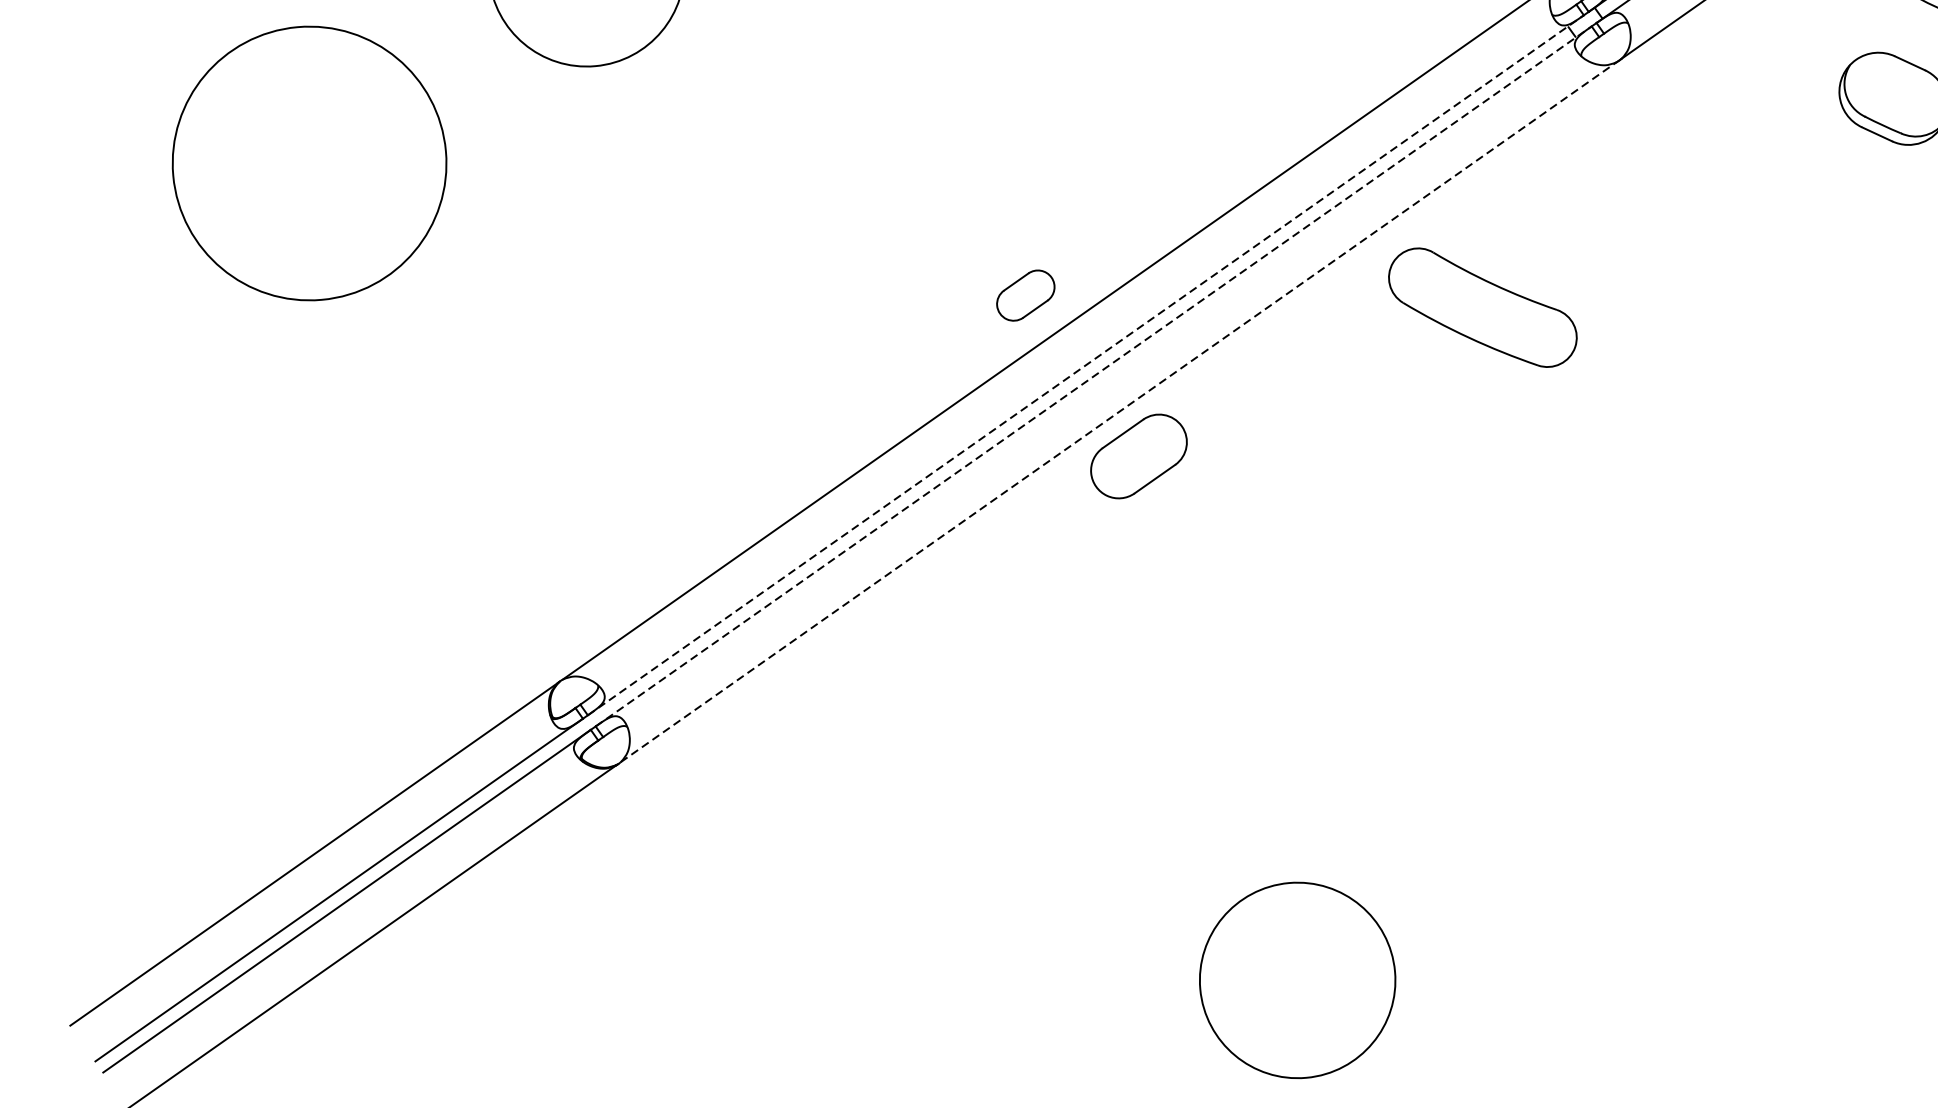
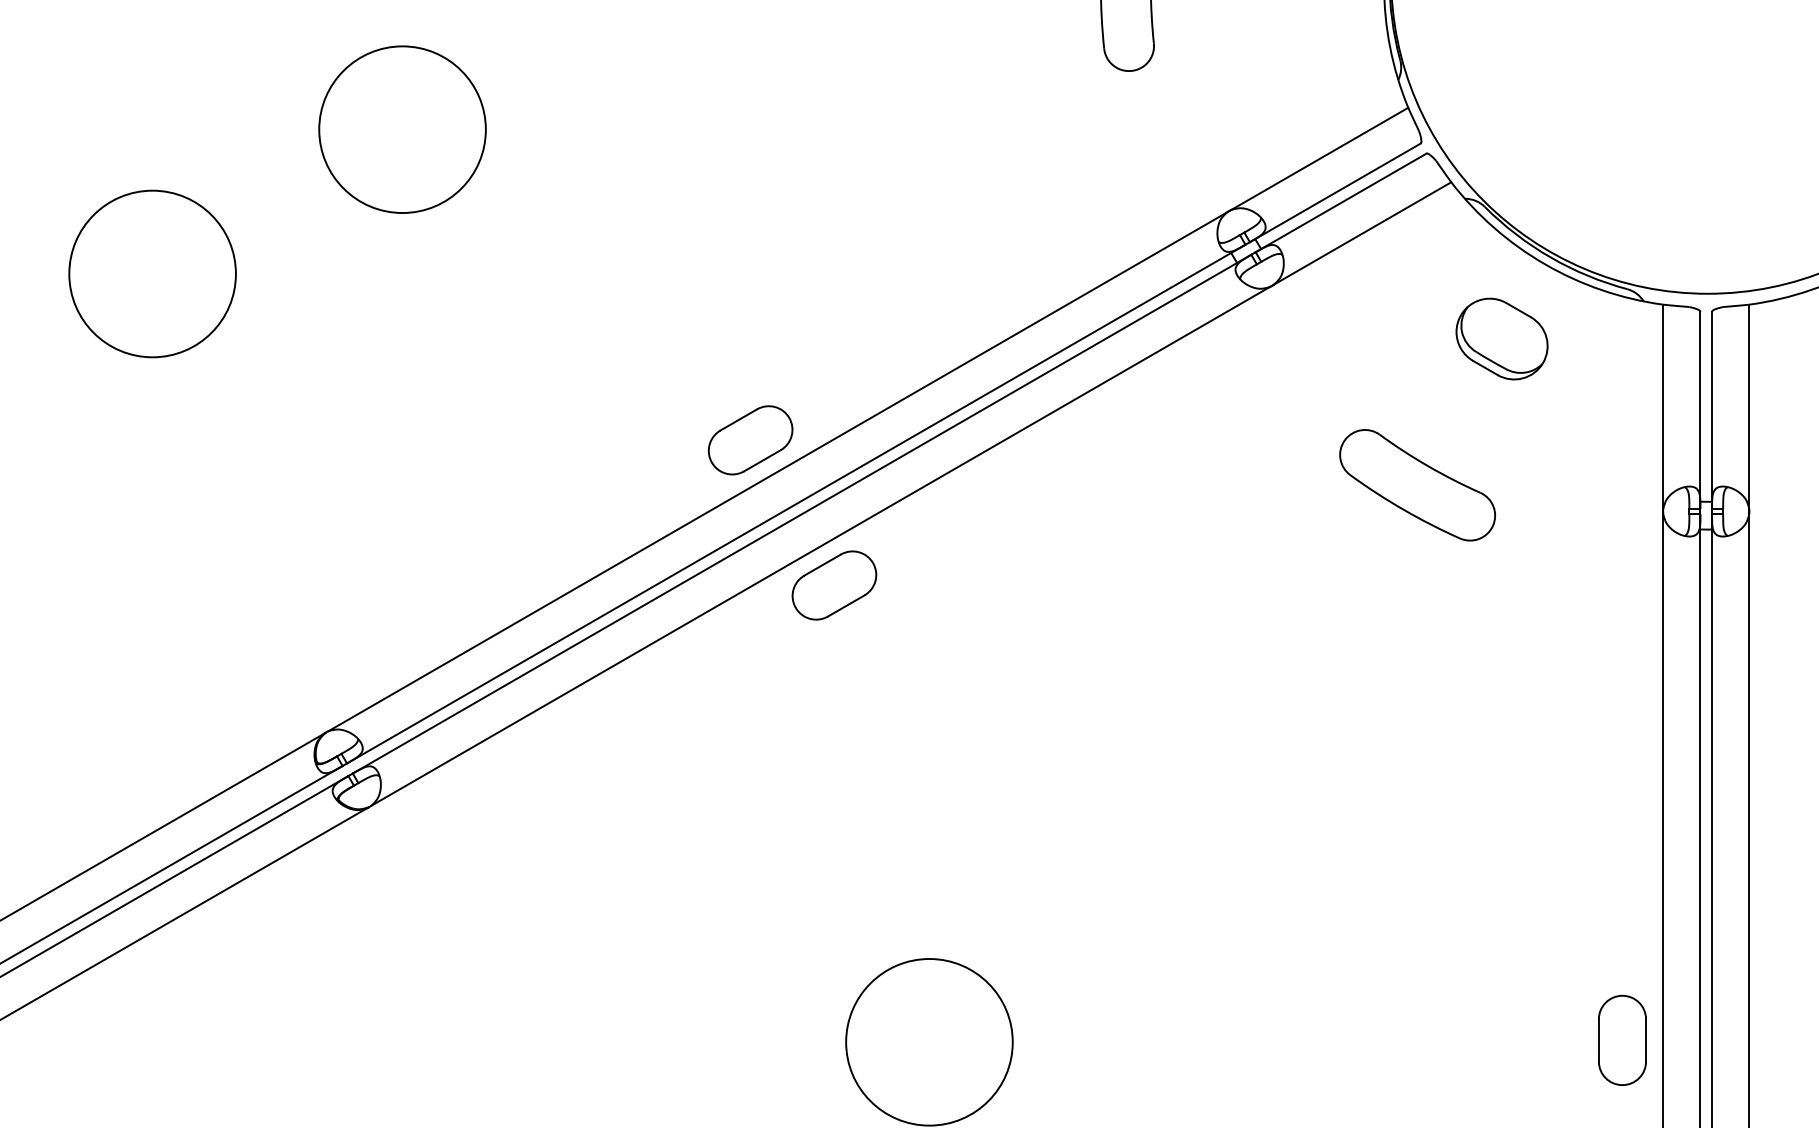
circle: (309, 162) -> (152, 273), size x0.71
part: (1025, 295) -> (750, 440), size x1.67
part: (1482, 307) -> (1417, 485), moved
line: (1086, 365) -> (796, 504), dashed -> solid
line: (1094, 376) -> (802, 514), dashed -> solid
line: (1118, 412) -> (820, 546), dashed -> solid

